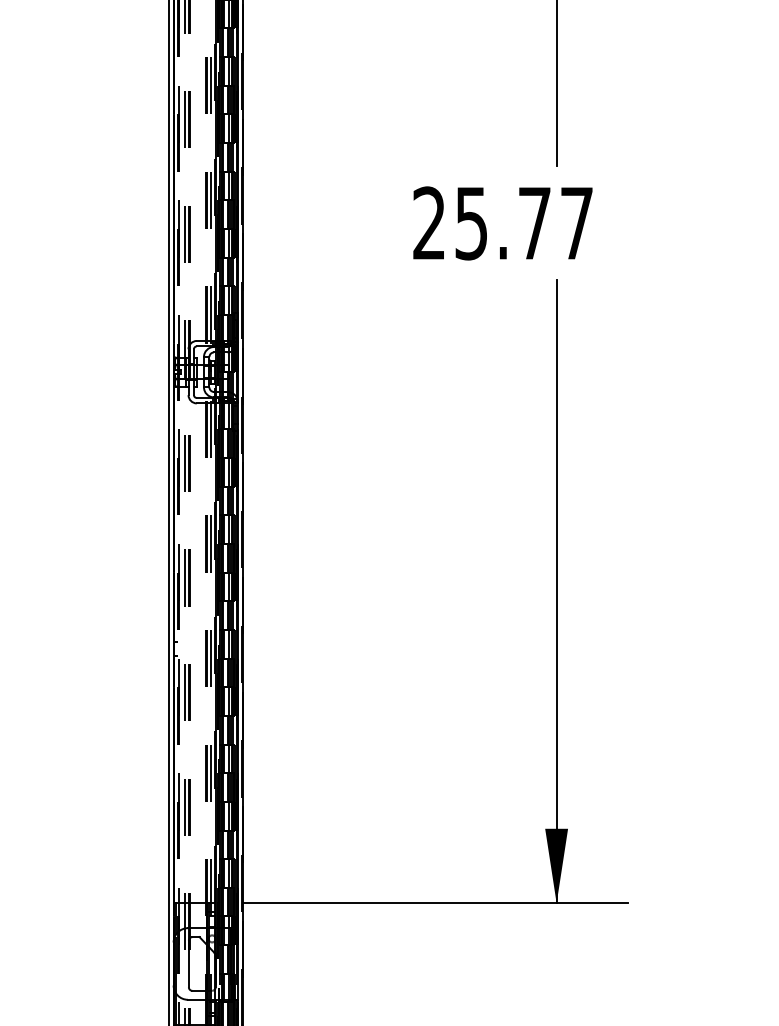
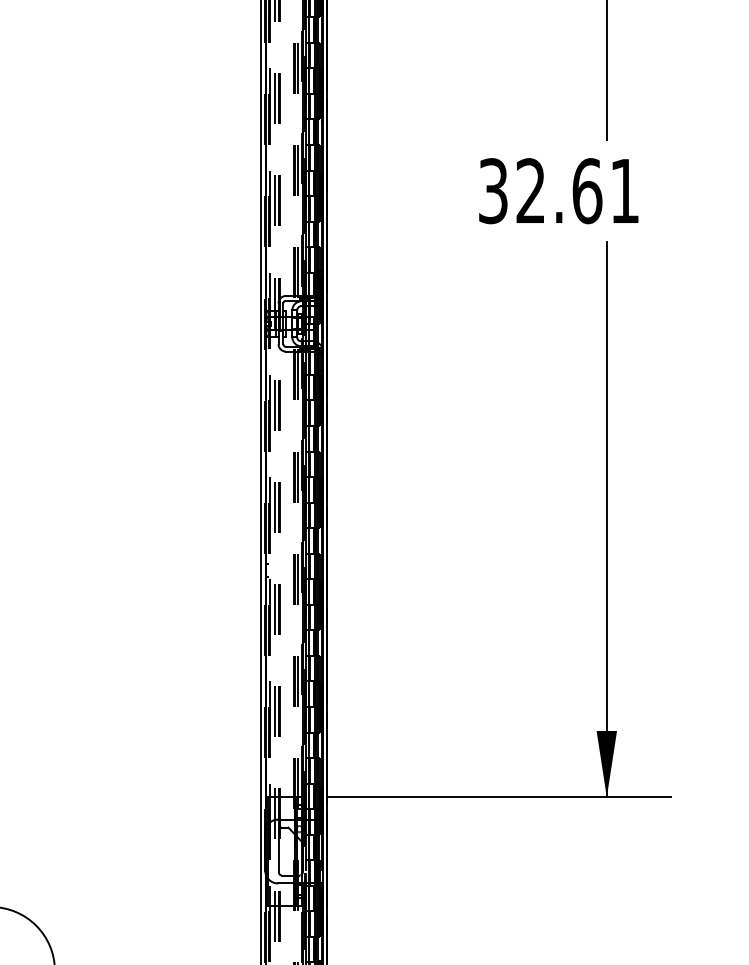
text: (502, 223) -> (558, 191), 25.77 -> 32.61

